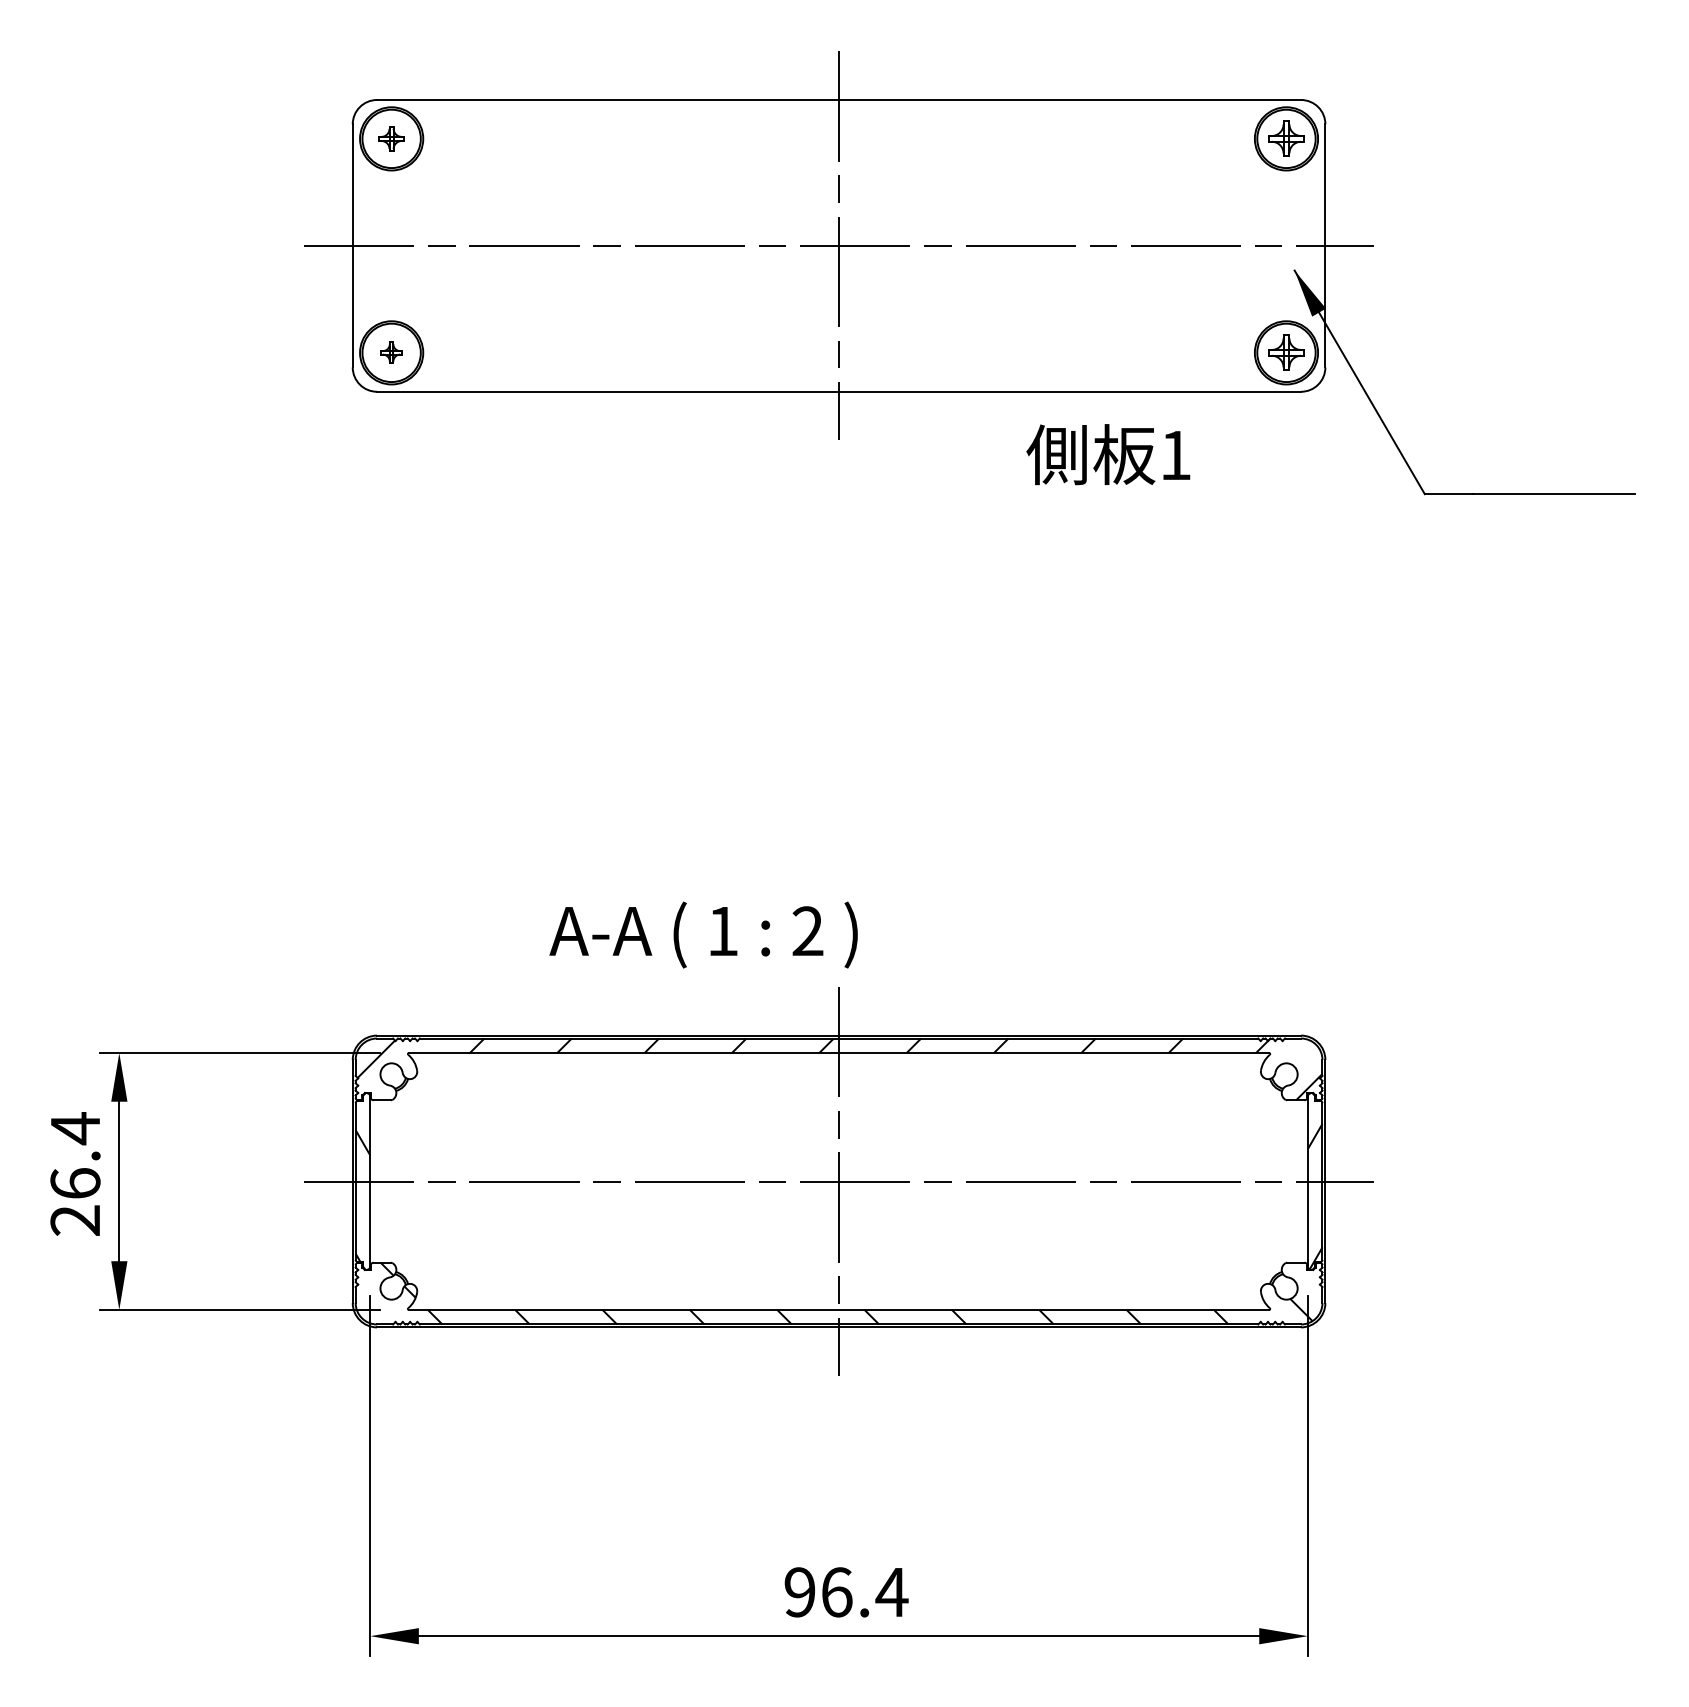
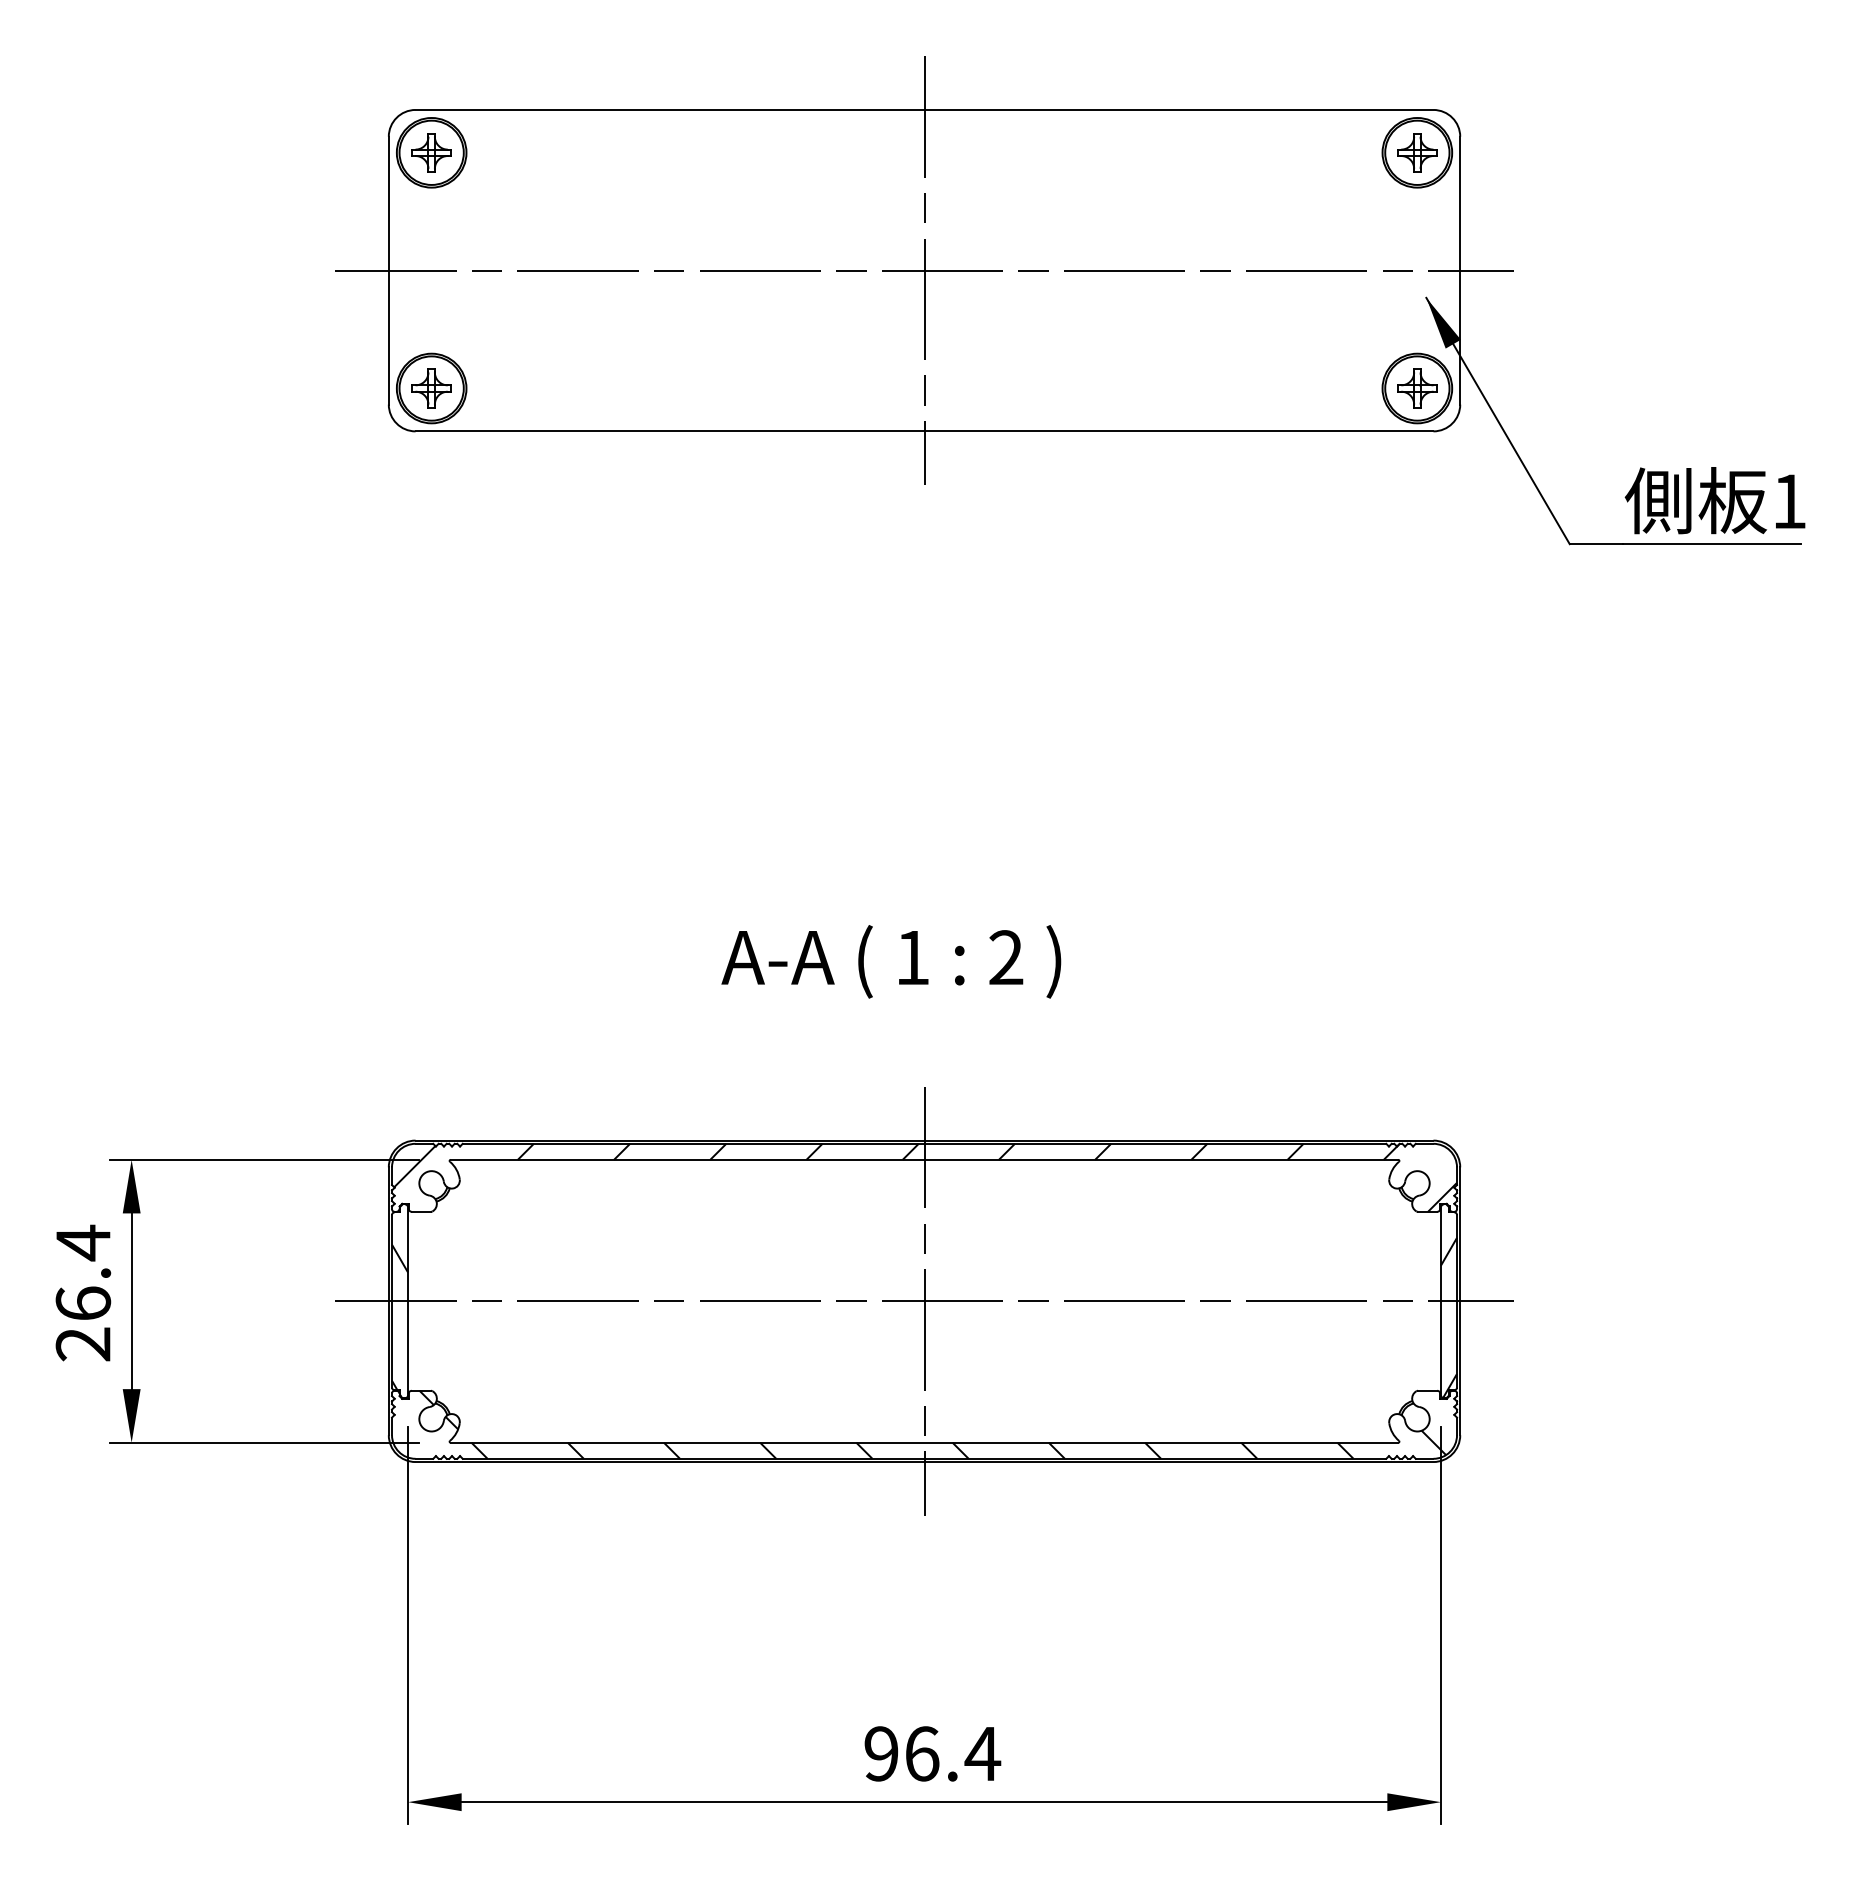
part: (391, 138) -> (431, 152), size x1.43
part: (391, 352) -> (431, 388), size x1.67
text: (1107, 454) -> (1714, 500), moved
text: (703, 934) -> (891, 961), moved

